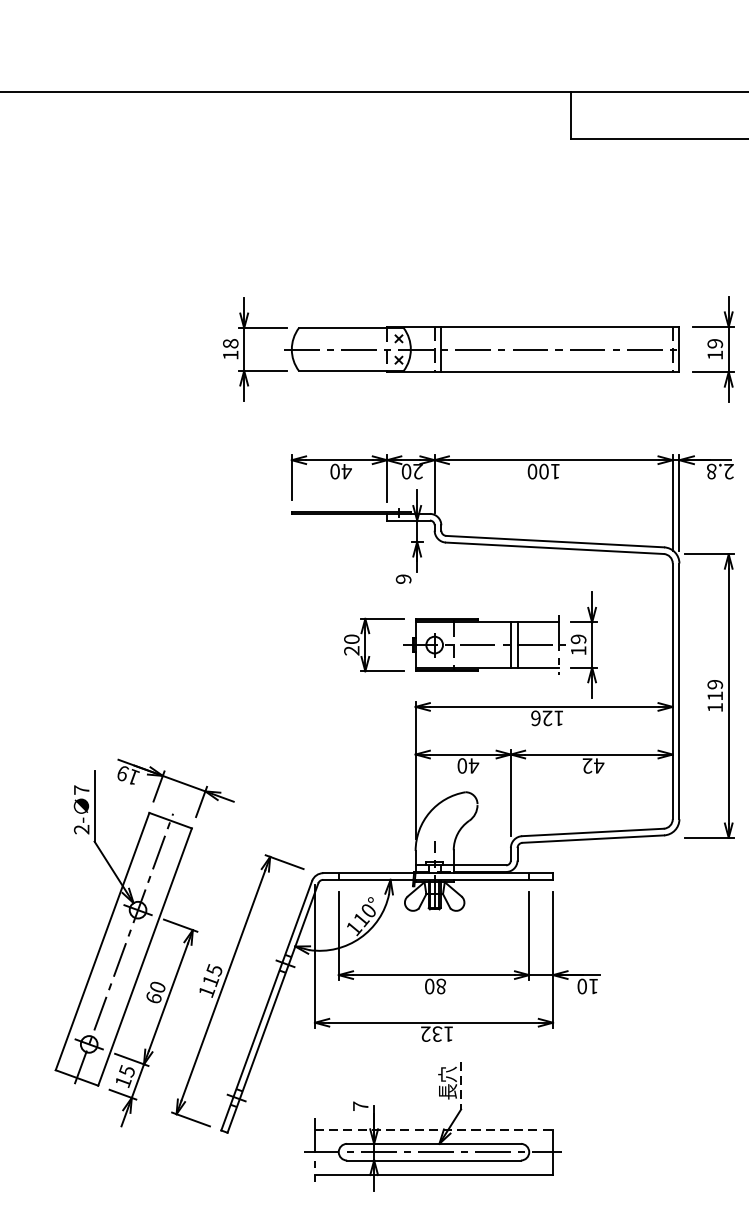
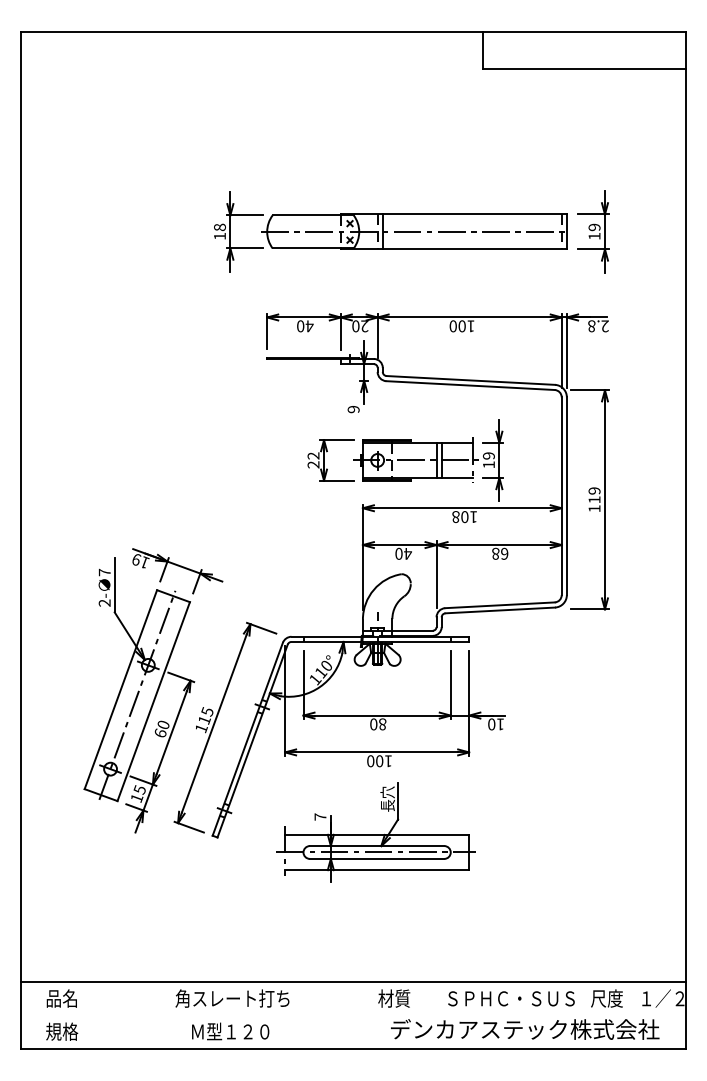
text: (351, 638) -> (313, 455), 20 -> 22
text: (541, 718) -> (460, 517), 126 -> 108
text: (593, 765) -> (500, 553), 42 -> 68
text: (431, 1034) -> (375, 761), 132 -> 100
line: (461, 1086) -> (398, 801), dashed -> solid
line: (434, 1130) -> (377, 835), dashed -> solid

